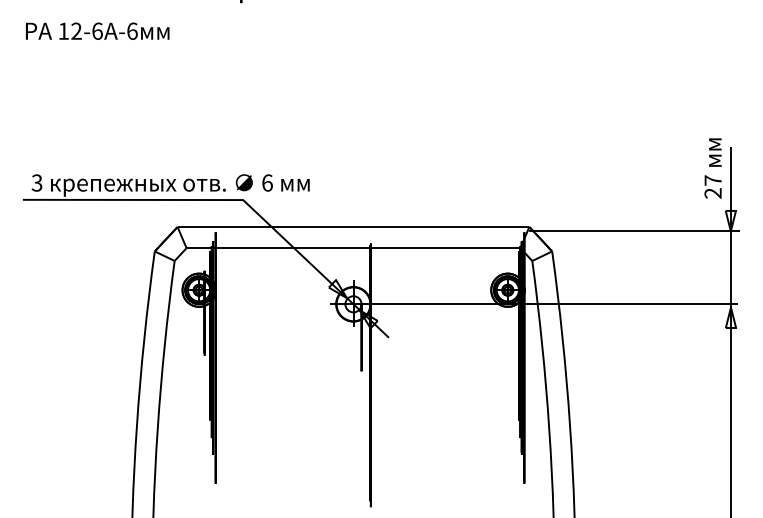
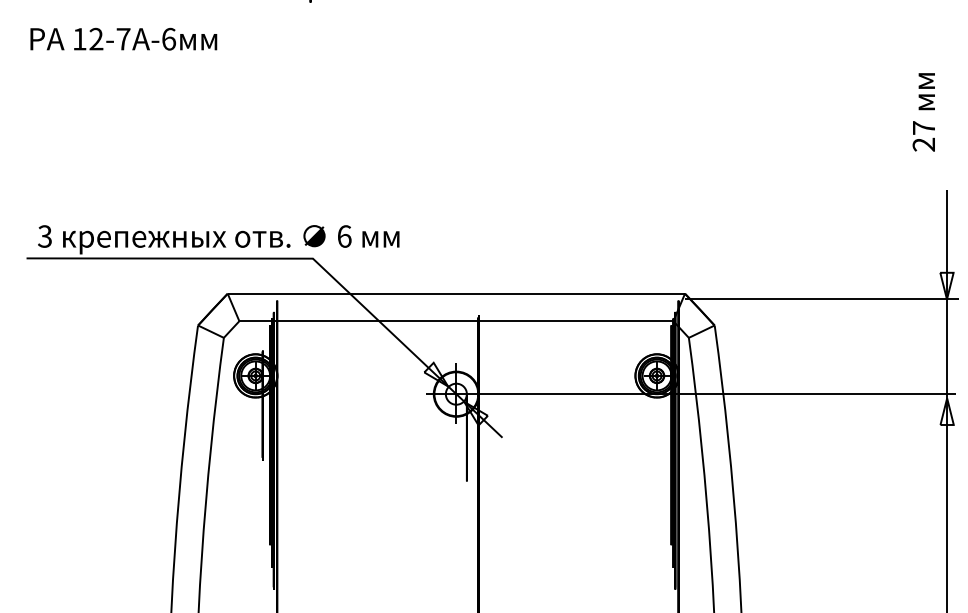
text: (97, 30) -> (123, 38), 12-6 -> 12-7
text: (712, 168) -> (923, 112), moved

